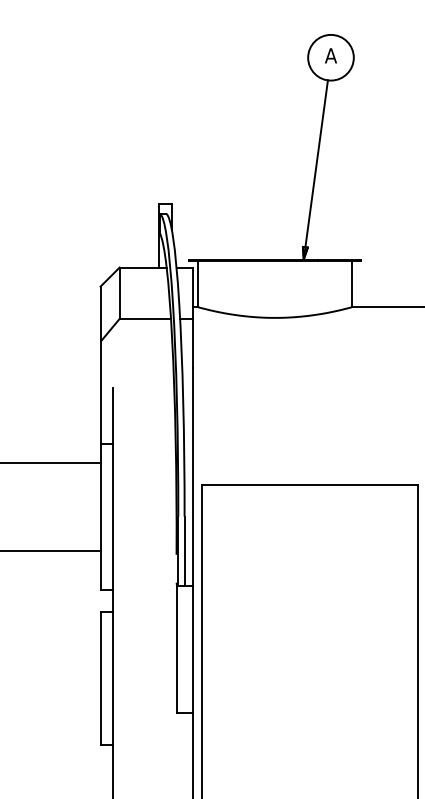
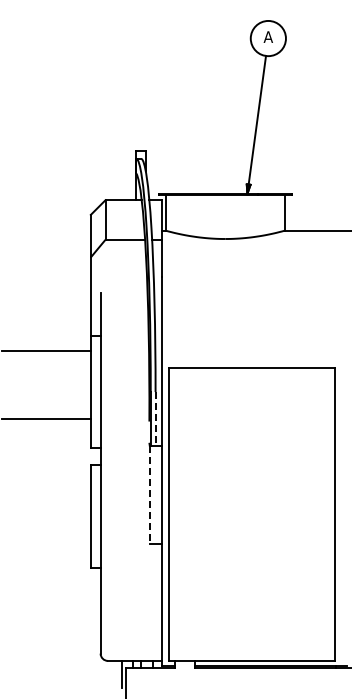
line: (184, 550) -> (155, 418), solid -> dashed
line: (176, 649) -> (149, 494), solid -> dashed

